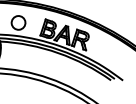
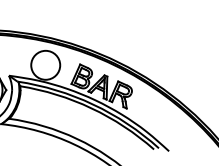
circle: (18, 22) -> (45, 64), size x1.67

